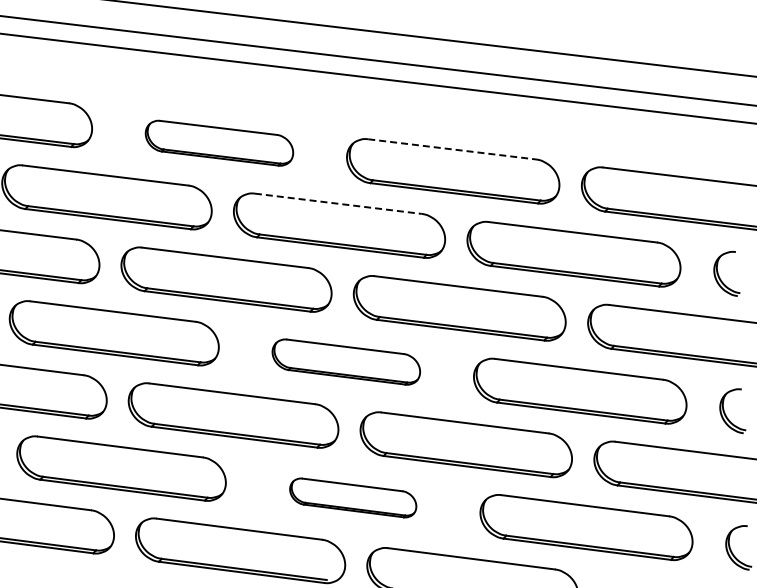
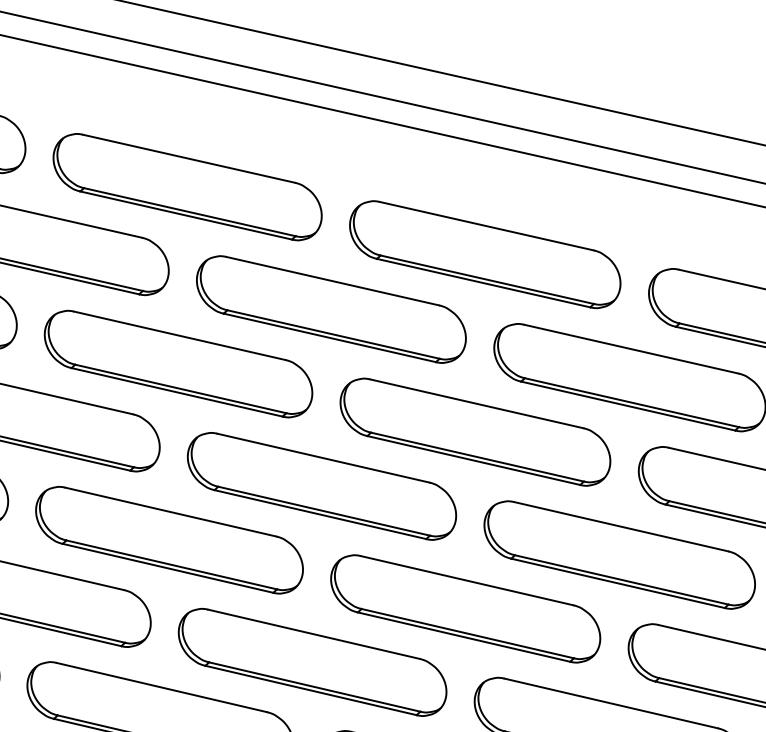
part: (219, 143) -> (187, 187), size x1.43
line: (452, 149) -> (487, 226), dashed -> solid
line: (338, 203) -> (333, 280), dashed -> solid
part: (346, 361) -> (322, 485), size x1.43
part: (353, 497) -> (313, 661), size x1.67

